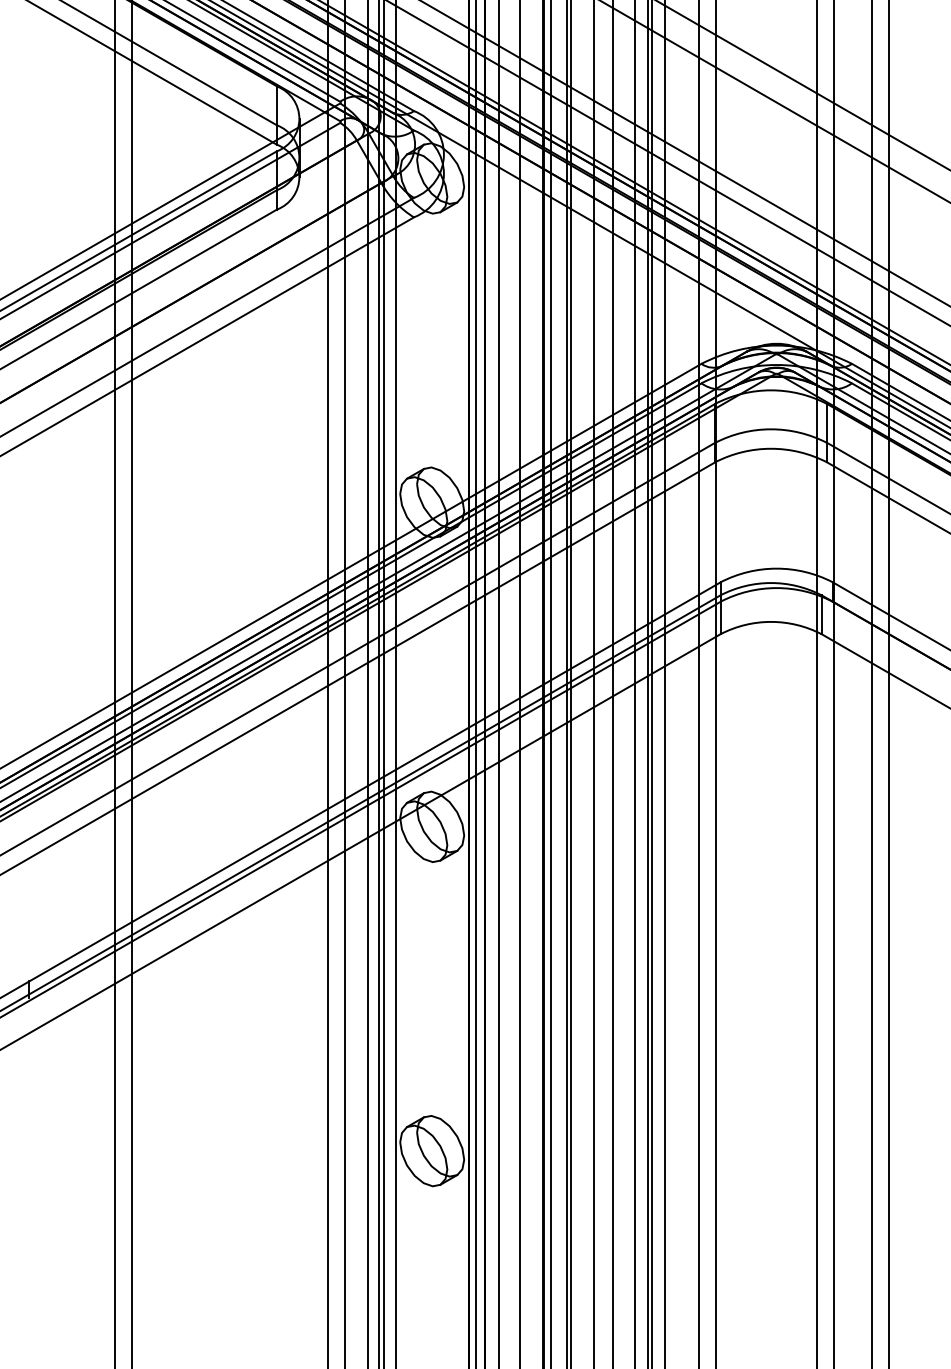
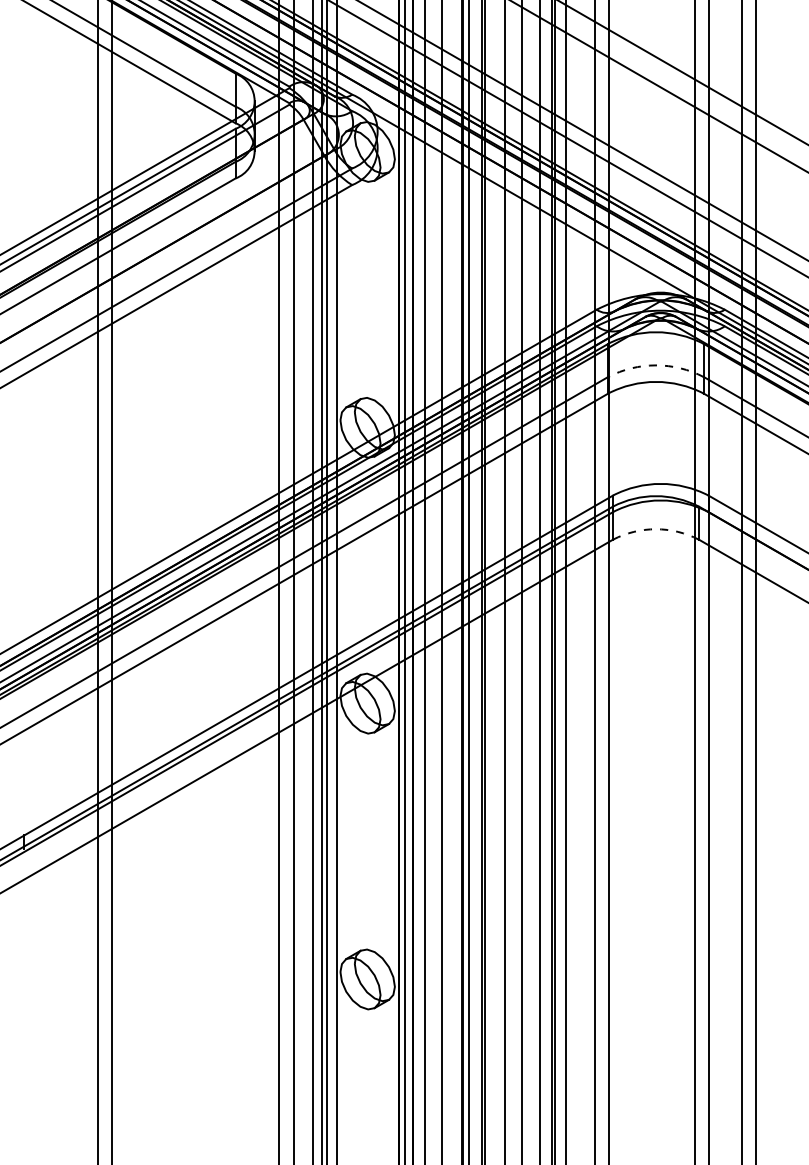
arc: (771, 429) -> (656, 365), solid -> dashed
arc: (771, 621) -> (656, 528), solid -> dashed

